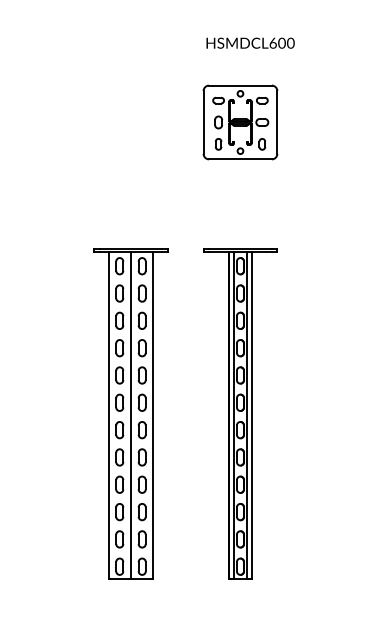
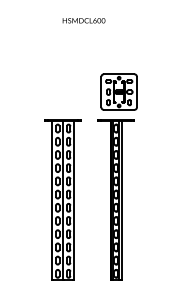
text: (249, 42) -> (83, 20), moved
part: (239, 121) -> (118, 91), moved

